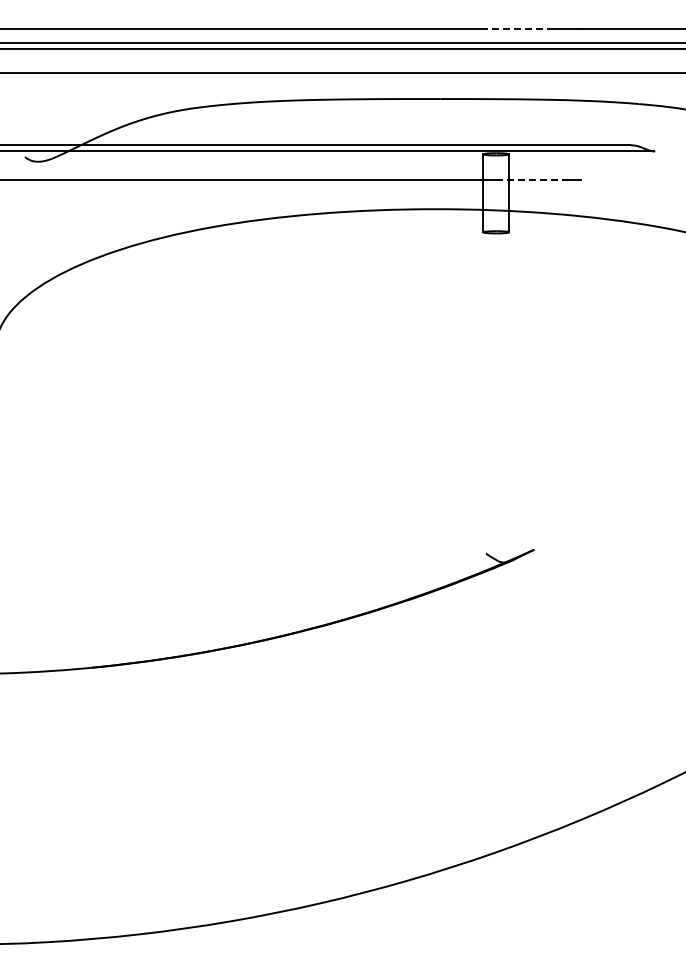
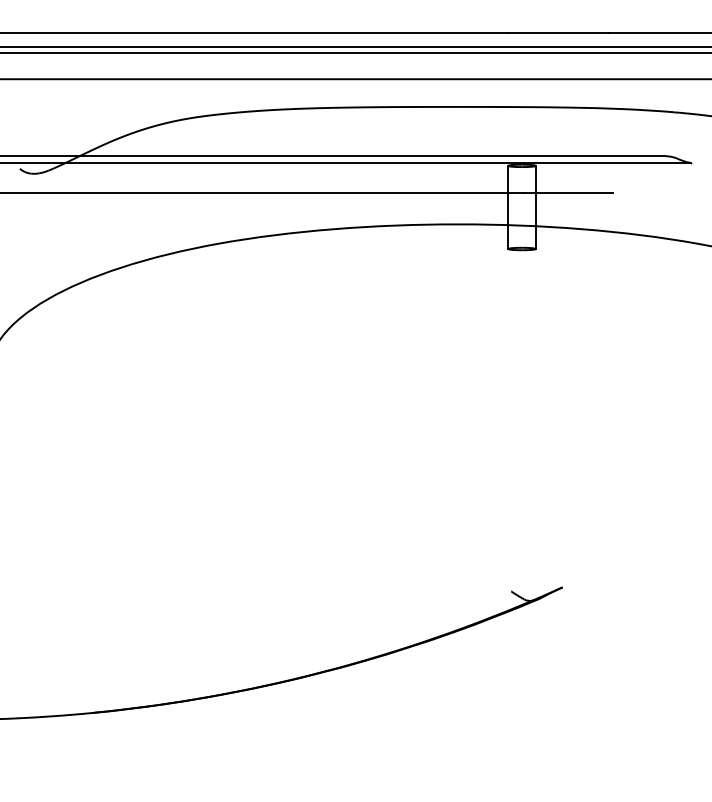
line: (518, 29) -> (545, 32), dashed -> solid
line: (533, 179) -> (561, 192), dashed -> solid

